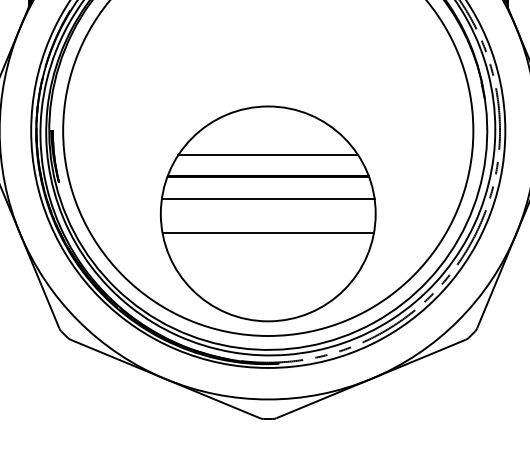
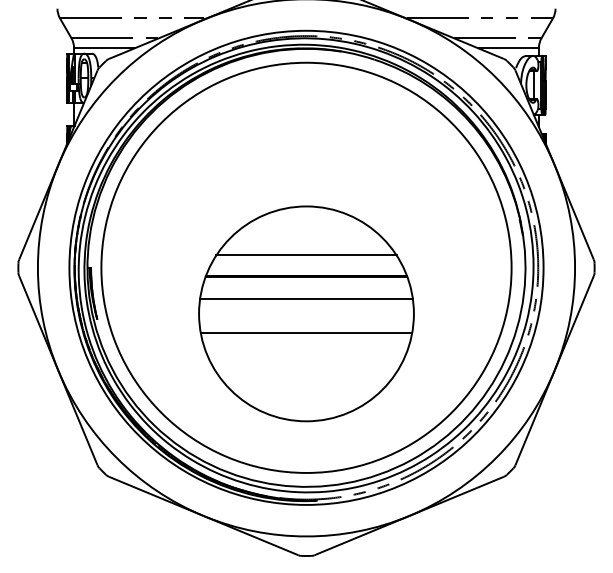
part: (268, 213) -> (306, 313), moved

